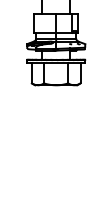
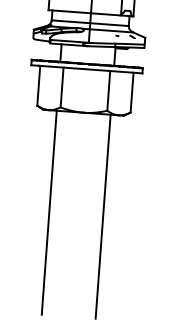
line: (42, 138) -> (49, 212), added
line: (70, 138) -> (103, 216), added

